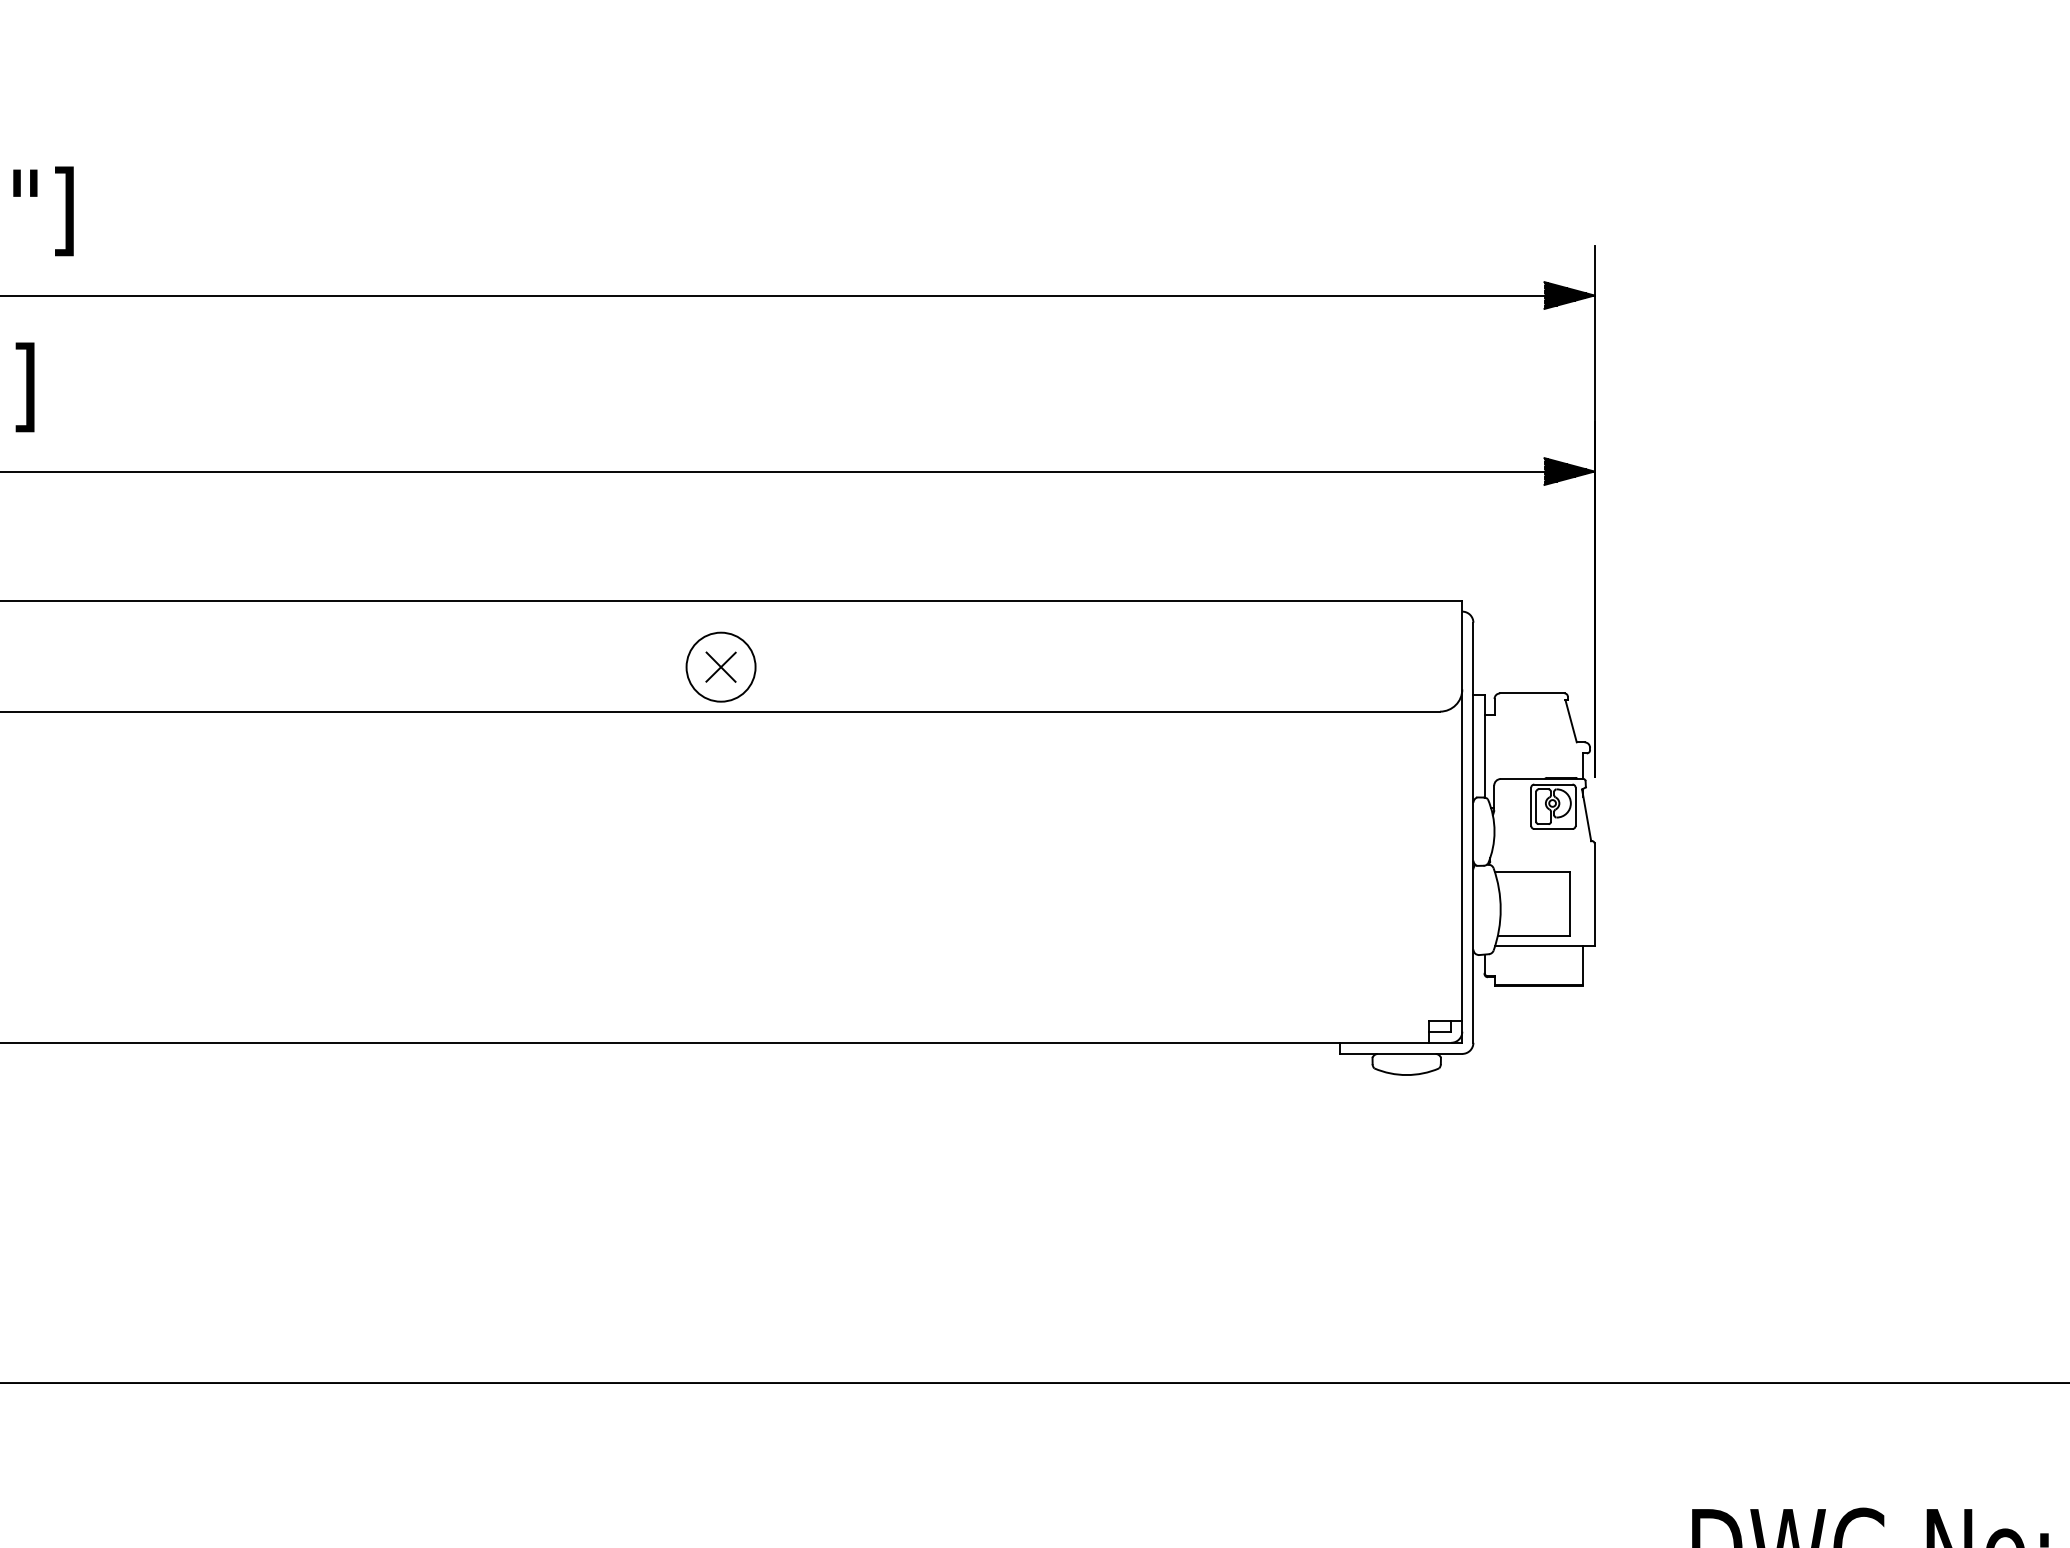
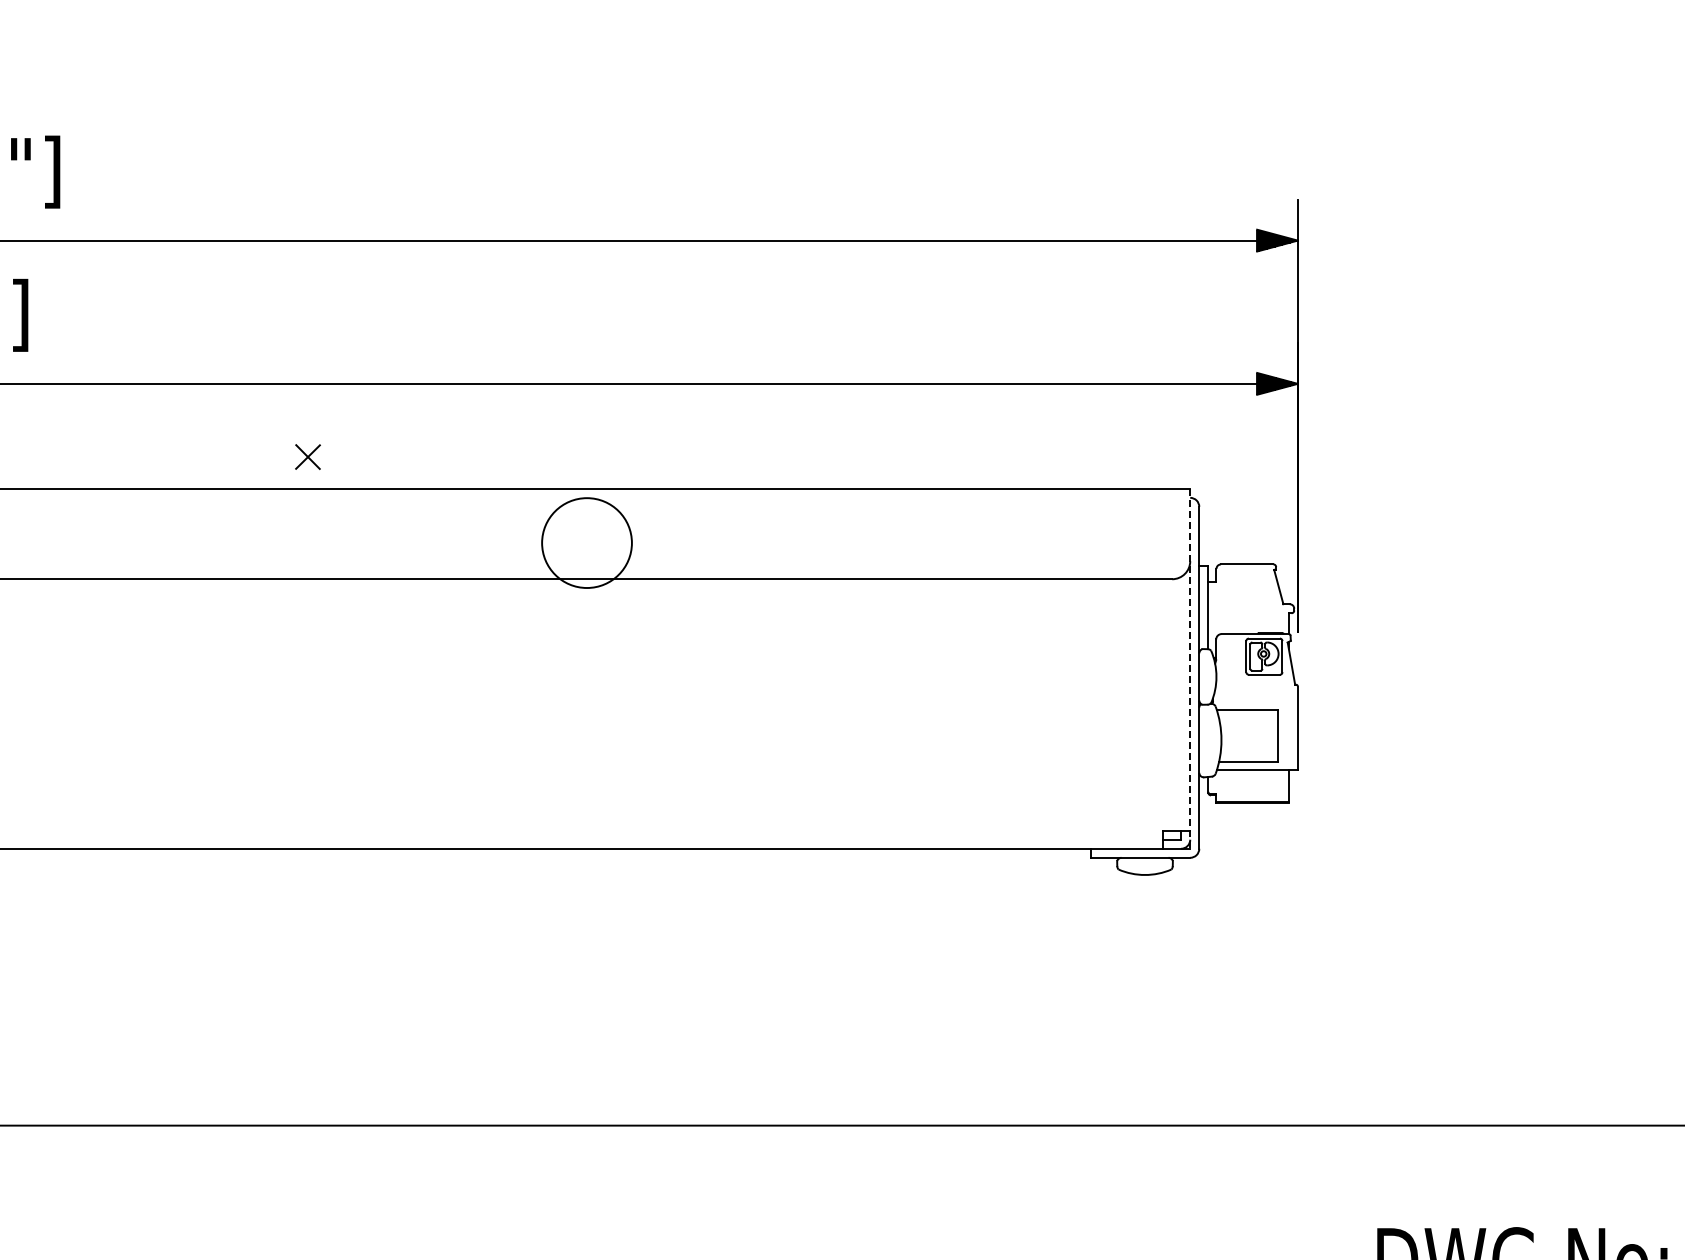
part: (720, 666) -> (307, 456), moved
circle: (720, 667) -> (586, 543), size x1.6
line: (1462, 821) -> (1190, 668), solid -> dashed

